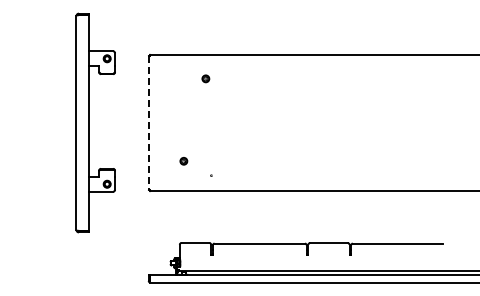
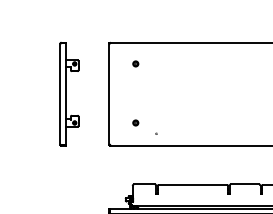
part: (205, 78) -> (135, 63), moved
part: (95, 122) -> (69, 93), size x0.62
line: (148, 123) -> (109, 94), dashed -> solid

